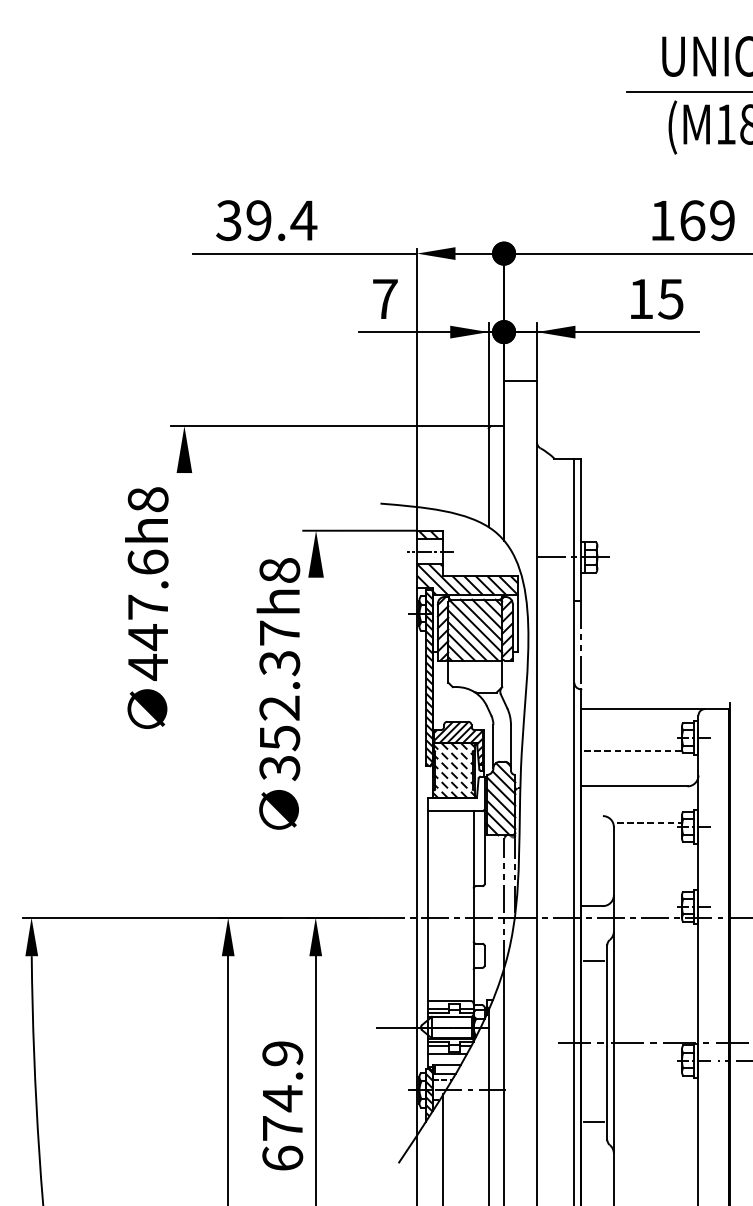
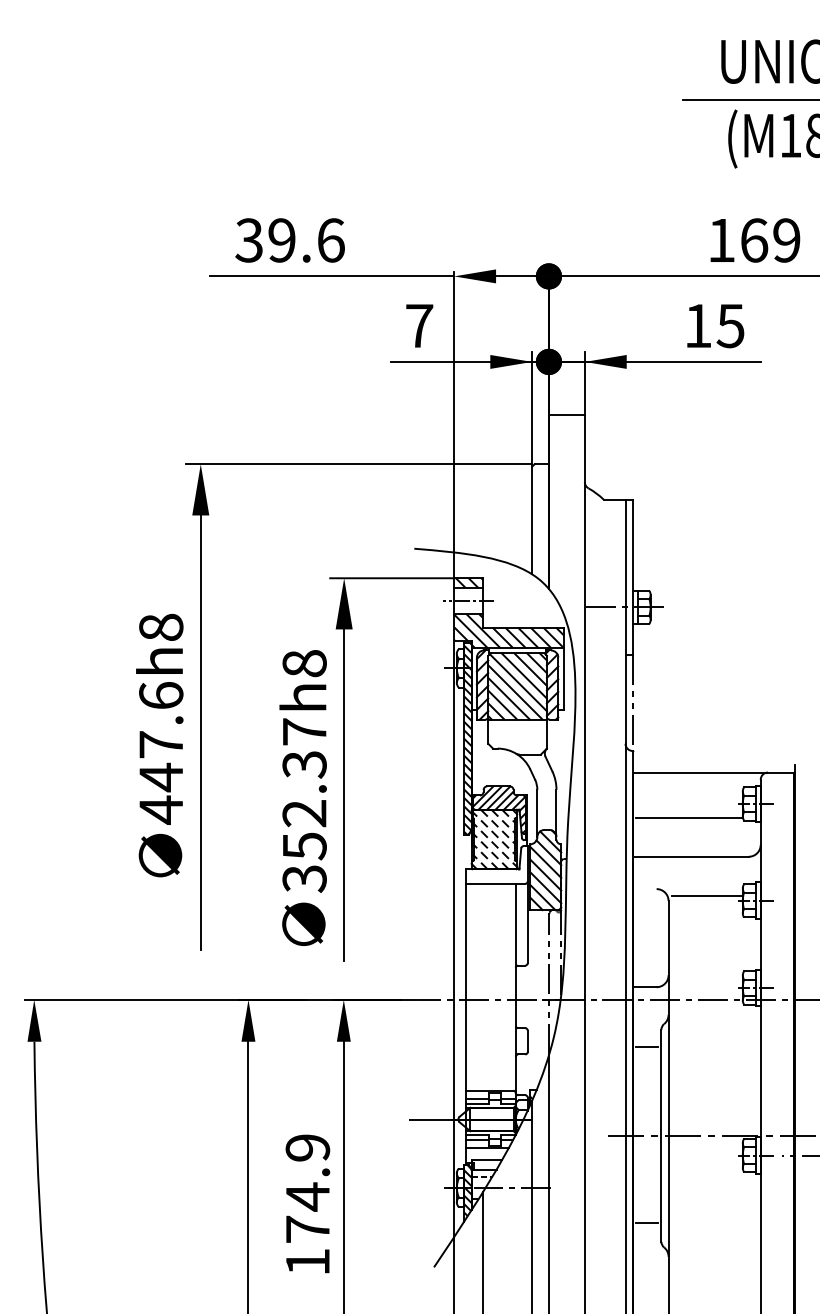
text: (303, 220) -> (330, 240), 39.4 -> 39.6
text: (146, 608) -> (159, 745), moved
line: (184, 664) -> (200, 723), added
text: (277, 693) -> (302, 797), moved
line: (316, 721) -> (344, 786), added
line: (633, 751) -> (690, 818), dashed -> solid
line: (649, 822) -> (707, 896), dashed -> solid
text: (282, 1157) -> (307, 1261), 674.9 -> 174.9

